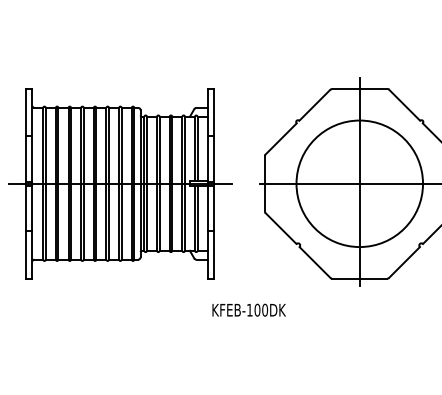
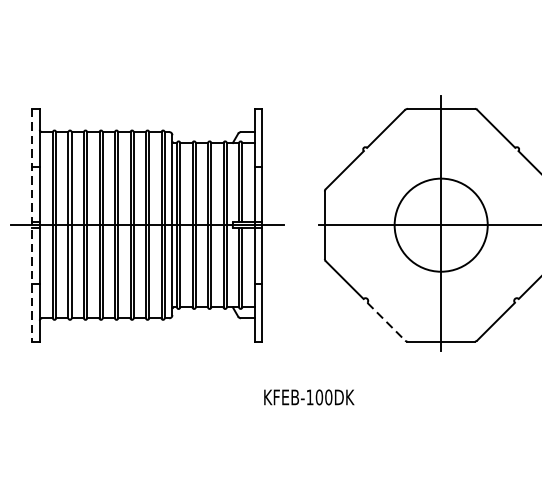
line: (26, 183) -> (32, 224), solid -> dashed
circle: (359, 183) -> (440, 224), size x0.6
line: (315, 262) -> (386, 321), solid -> dashed
text: (248, 309) -> (308, 396), moved

